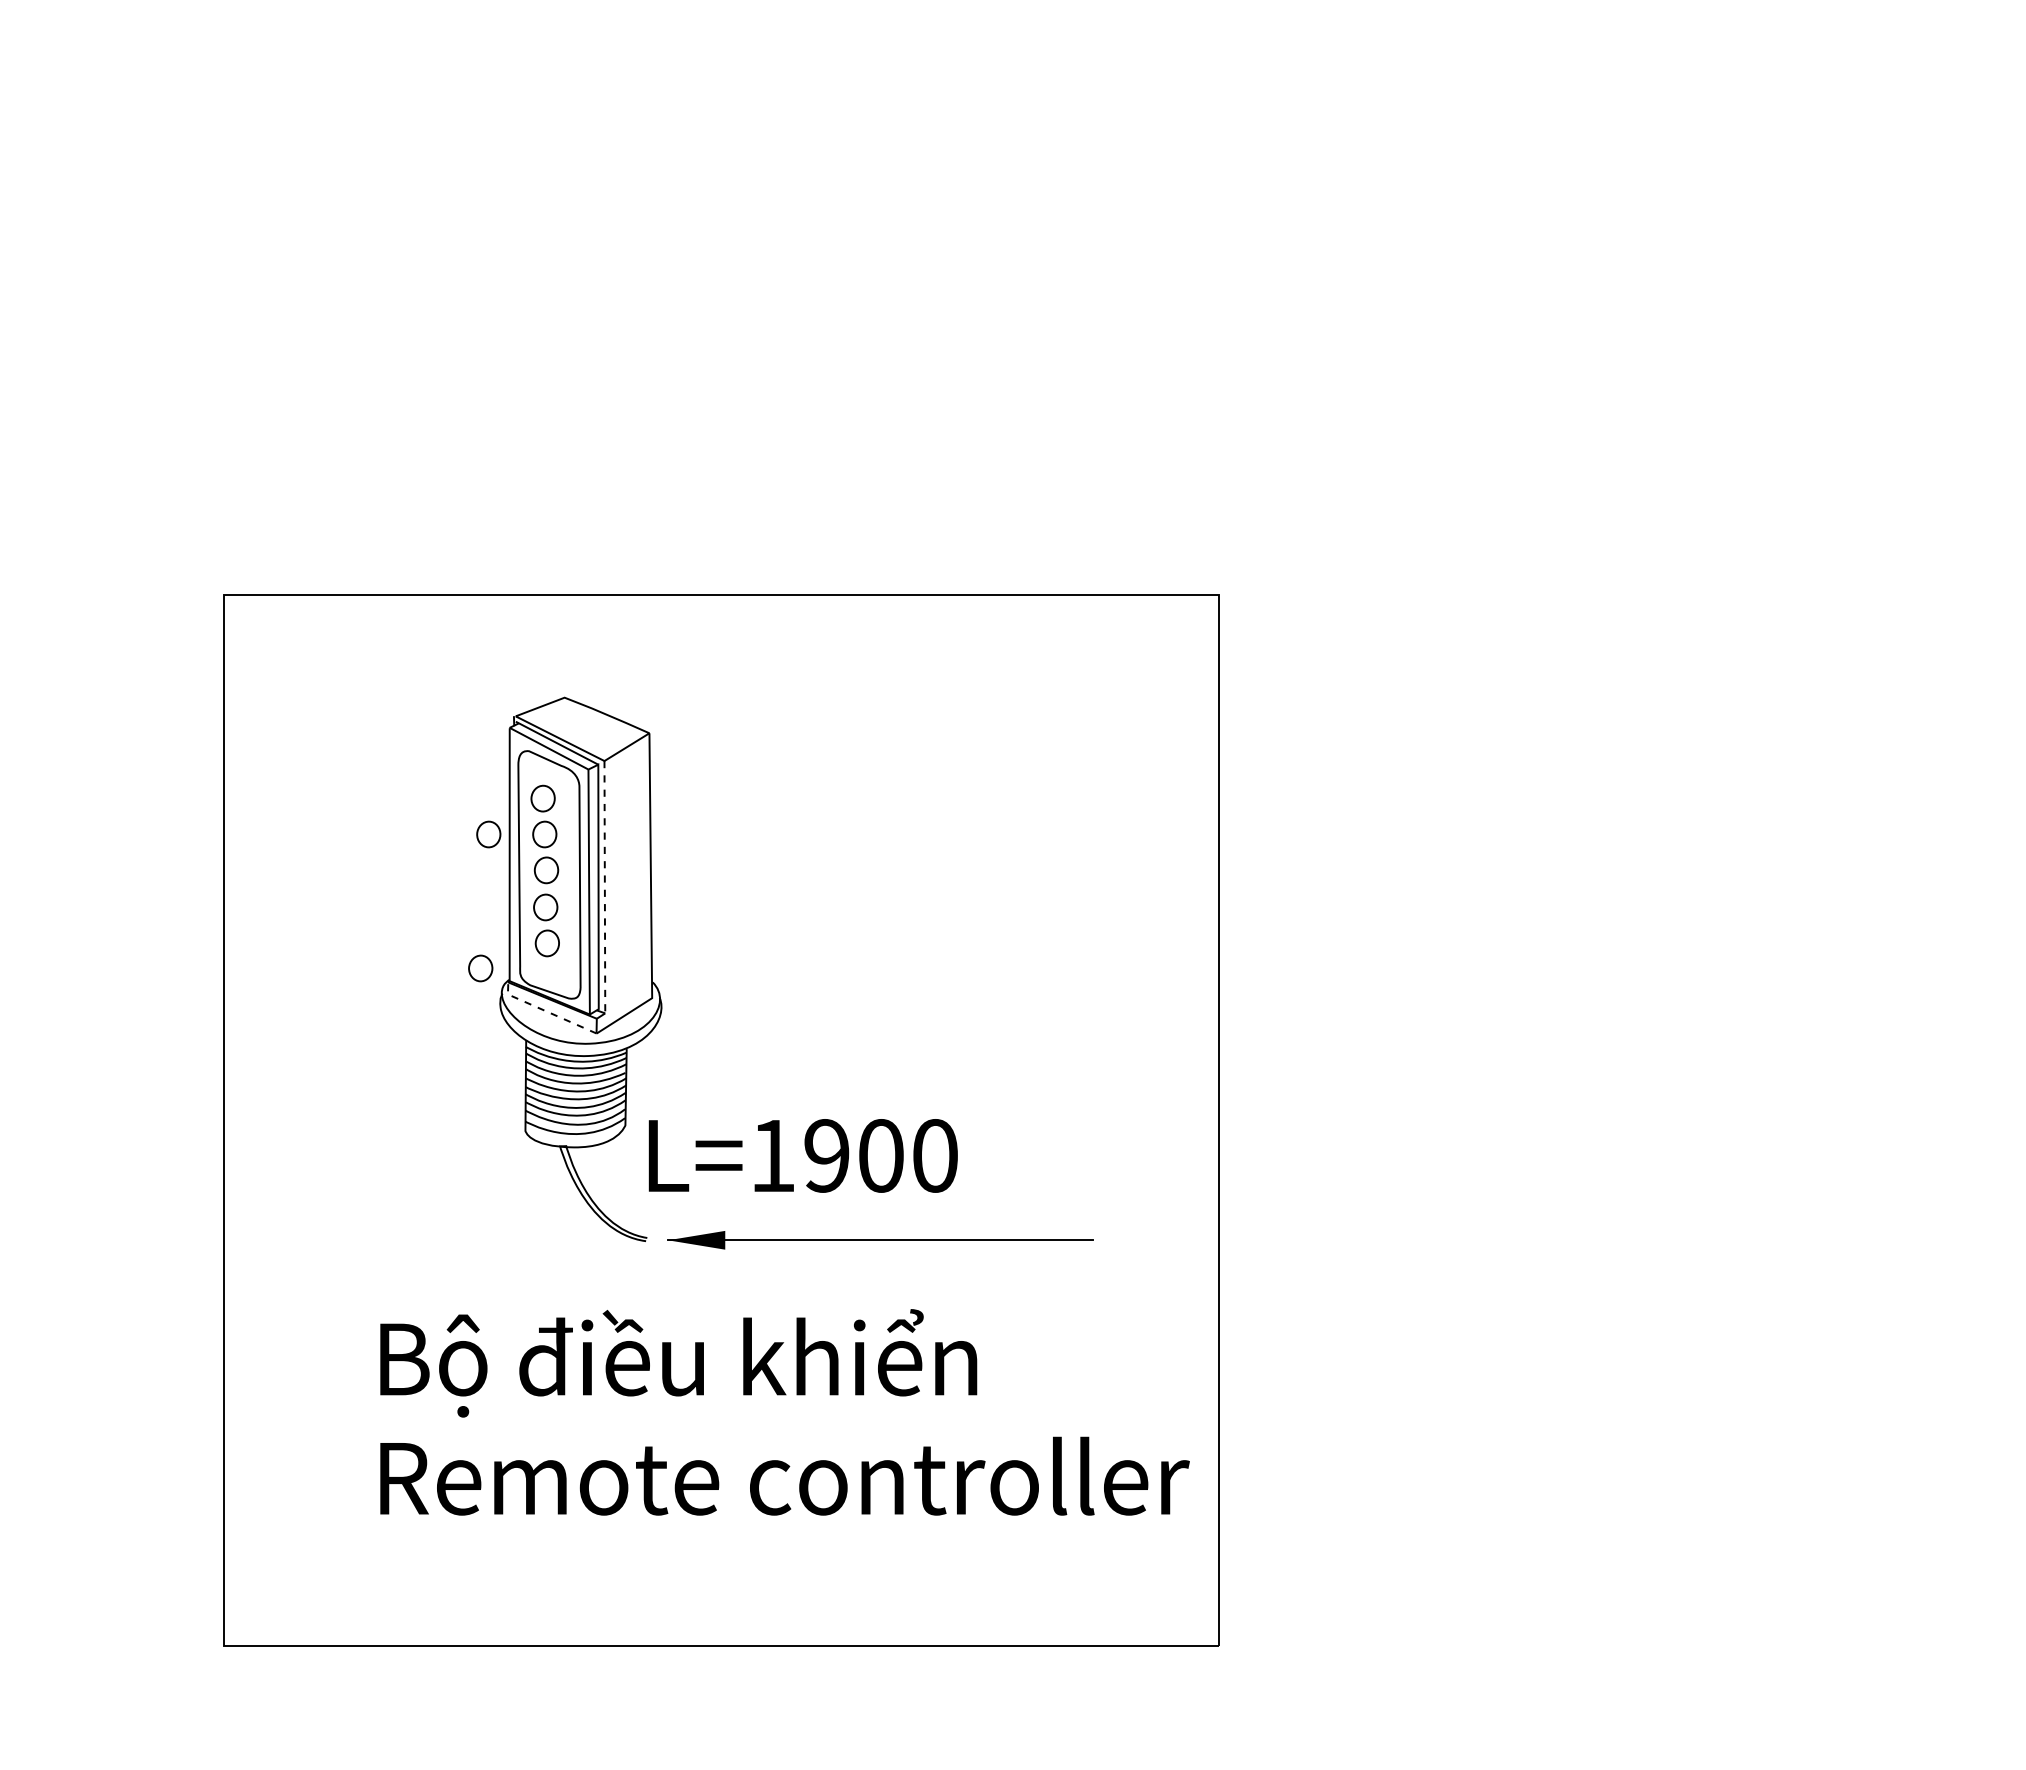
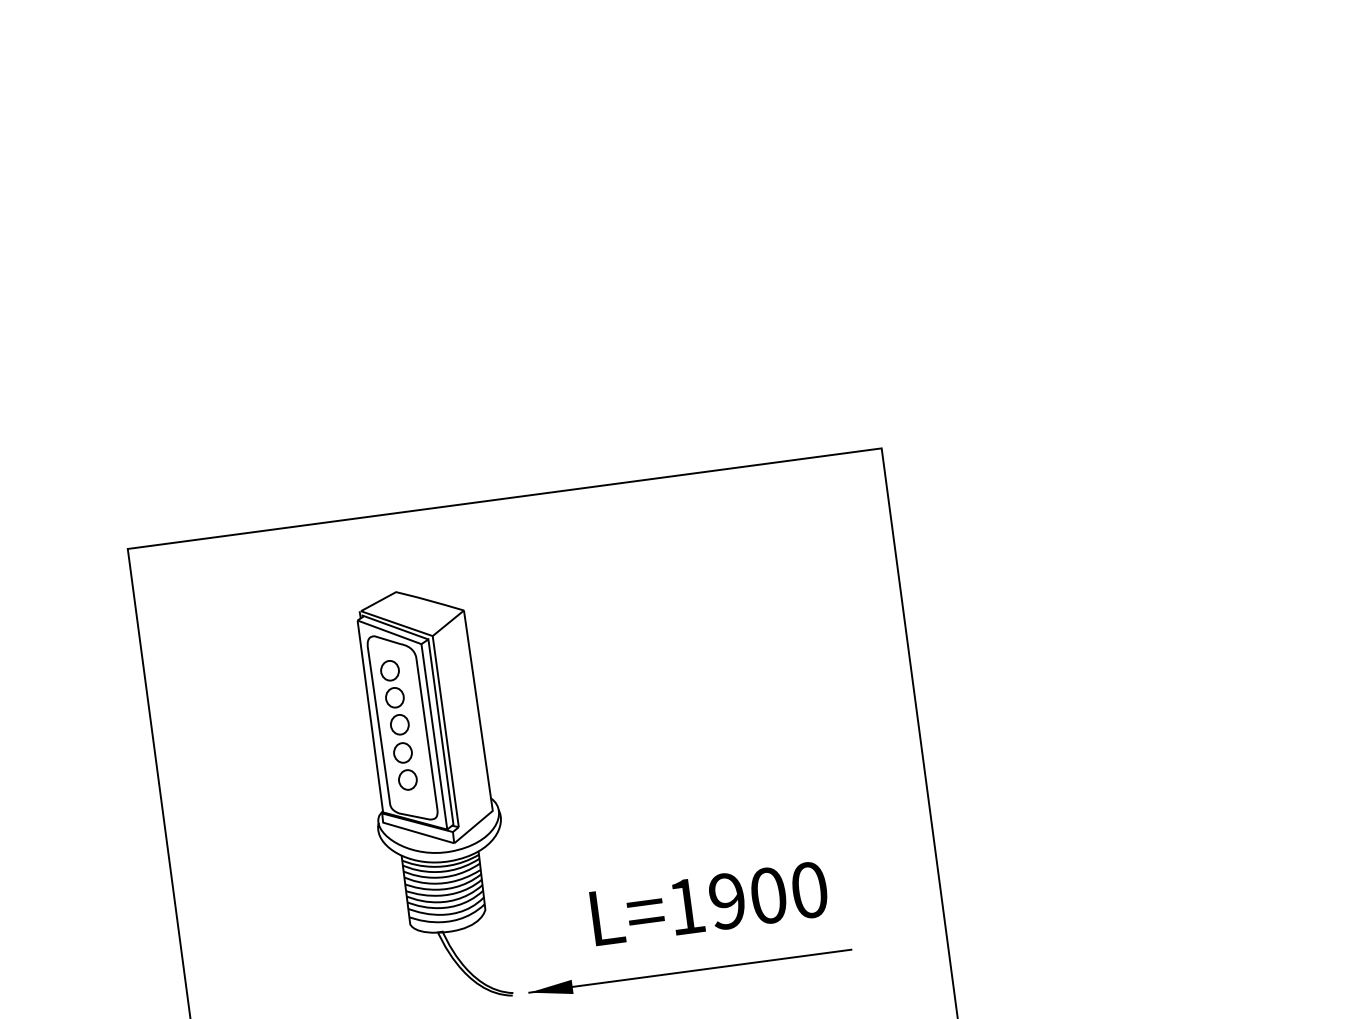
part: (488, 834) -> (352, 703), removed
line: (604, 887) -> (445, 731), dashed -> solid
part: (480, 968) -> (359, 805), removed
line: (545, 1010) -> (413, 831), dashed -> solid
text: (802, 1155) -> (708, 903), moved

